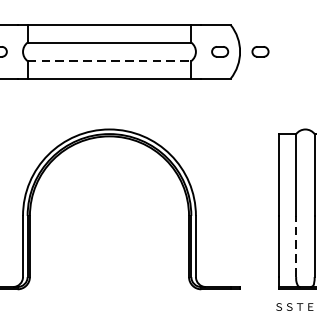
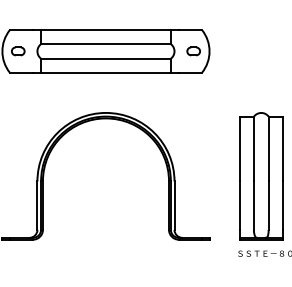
part: (260, 51) -> (225, 51), removed
line: (108, 60) -> (105, 58), dashed -> solid
line: (296, 246) -> (254, 205), dashed -> solid

